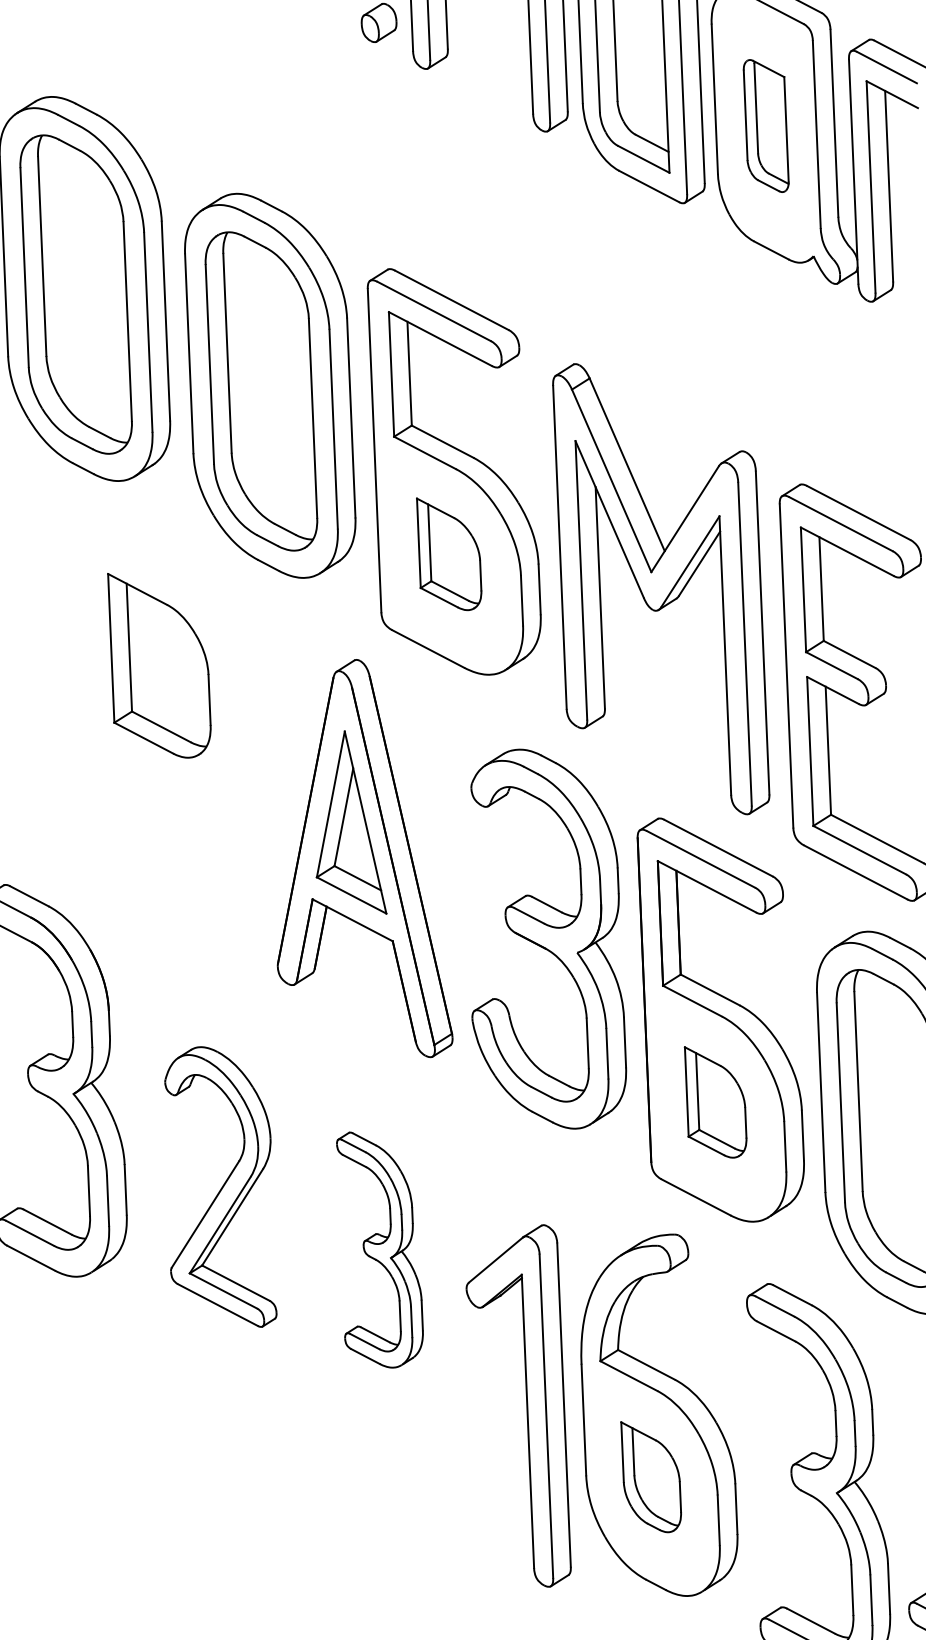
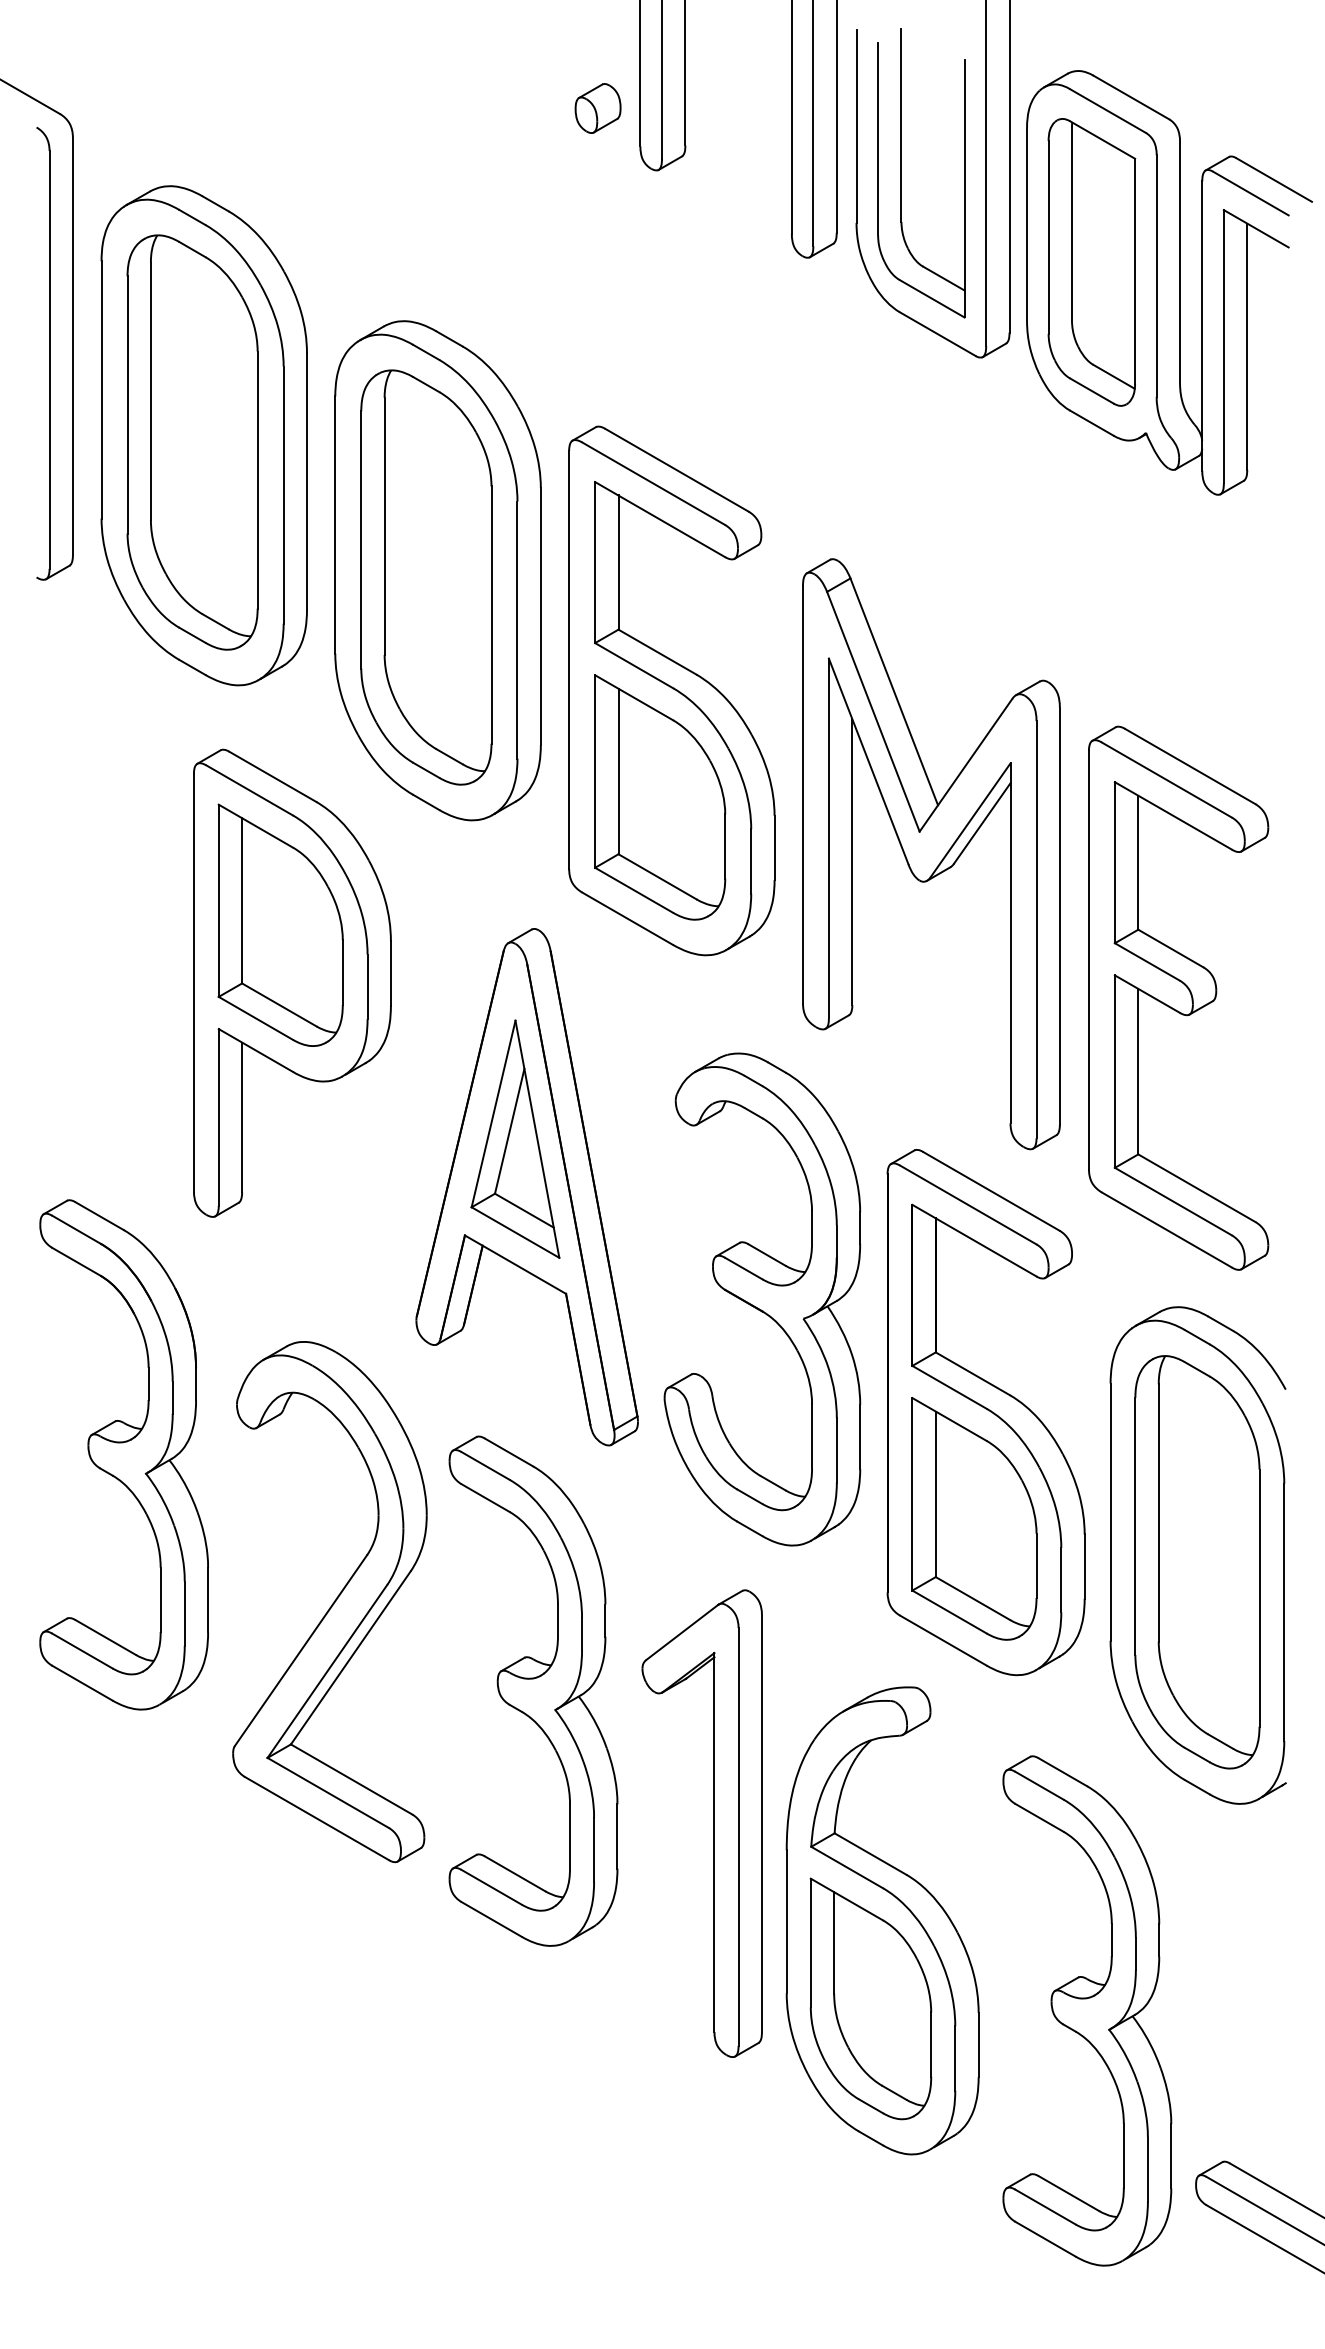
part: (765, 126) -> (1091, 262), size x1.67
part: (449, 554) -> (660, 797), size x1.67
part: (170, 709) -> (292, 982), added
part: (716, 1101) -> (974, 1518), size x1.67
part: (219, 1187) -> (329, 1602), size x1.43
part: (380, 1249) -> (533, 1690), size x1.67
part: (526, 1406) -> (713, 1823), moved
part: (651, 1476) -> (870, 1998), size x1.67

